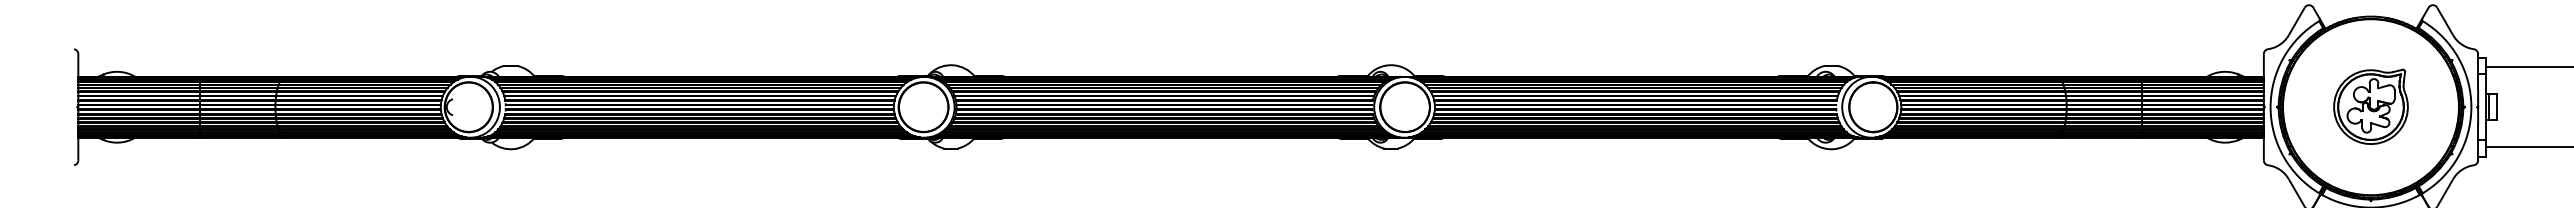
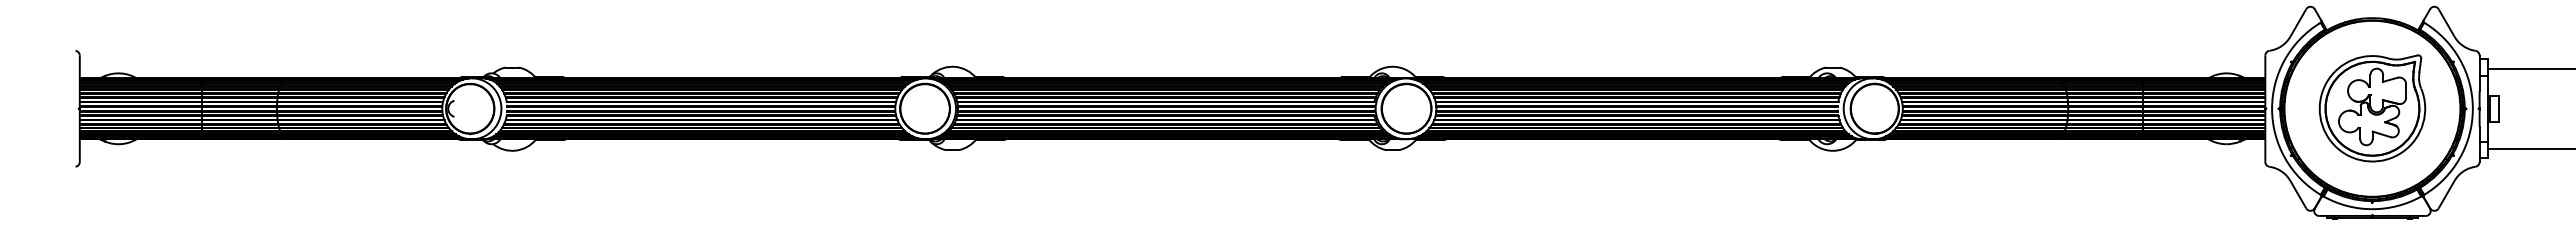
part: (2371, 106) -> (2372, 108), size x1.43

